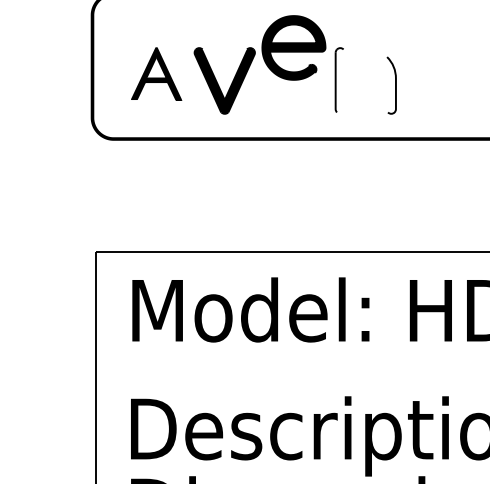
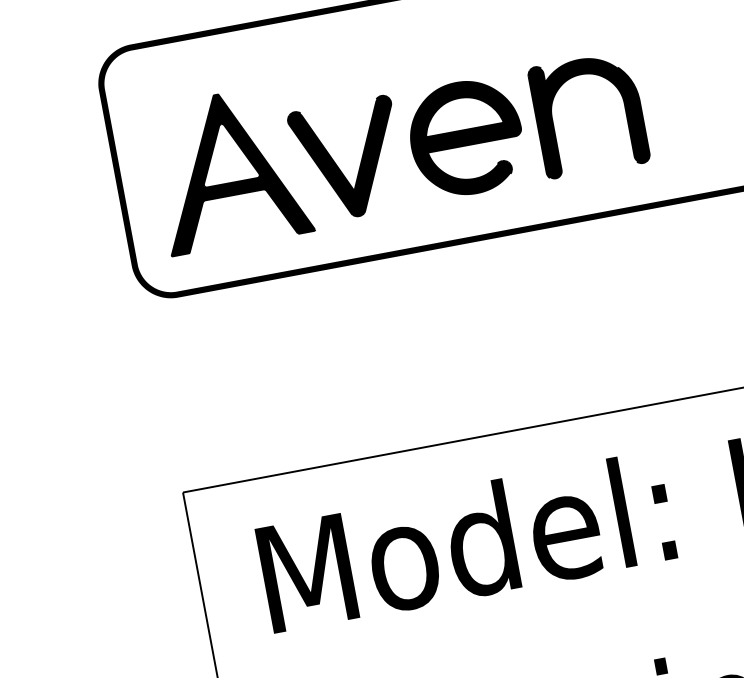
part: (293, 47) -> (465, 137), moved
part: (156, 73) -> (229, 169), size x1.67
fill: (365, 80) -> (588, 114), added

